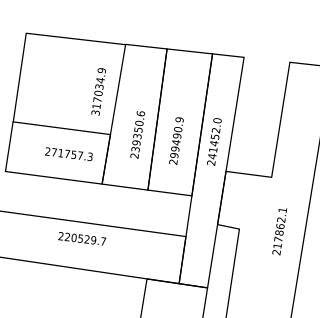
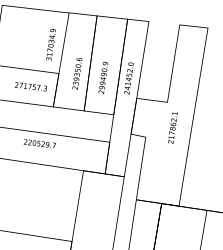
text: (279, 231) -> (172, 127), moved

